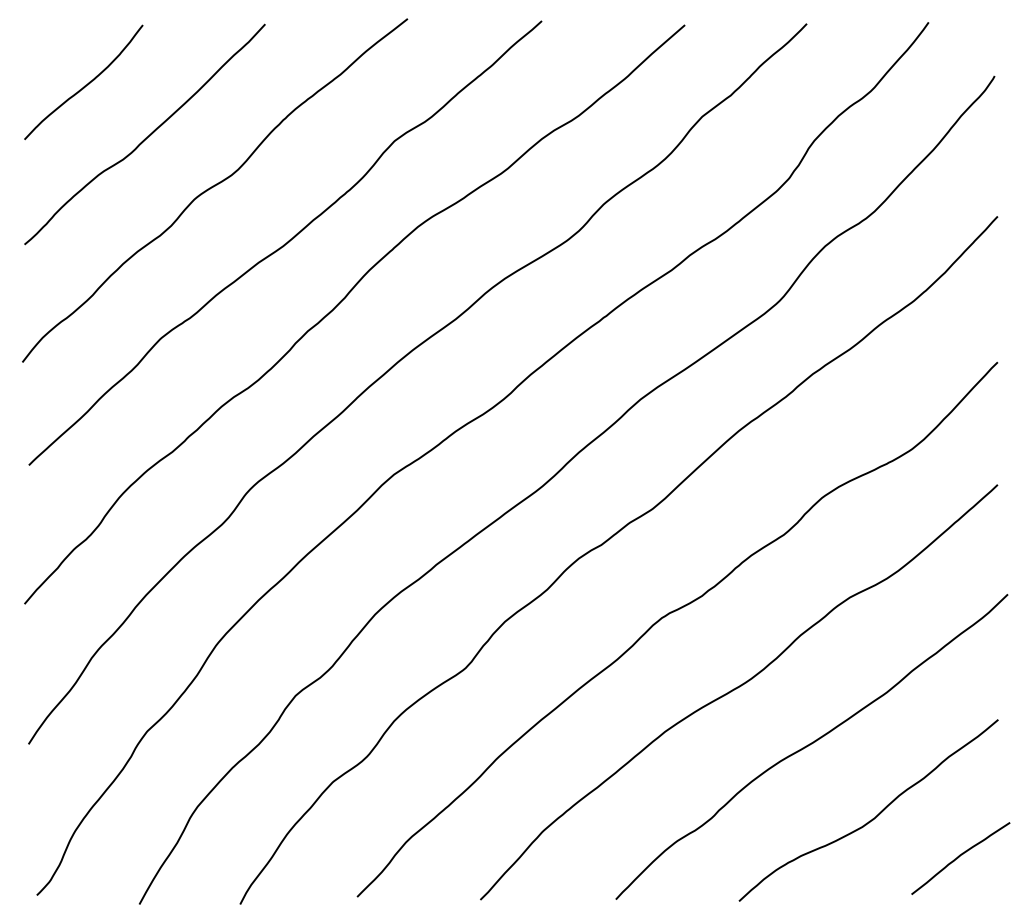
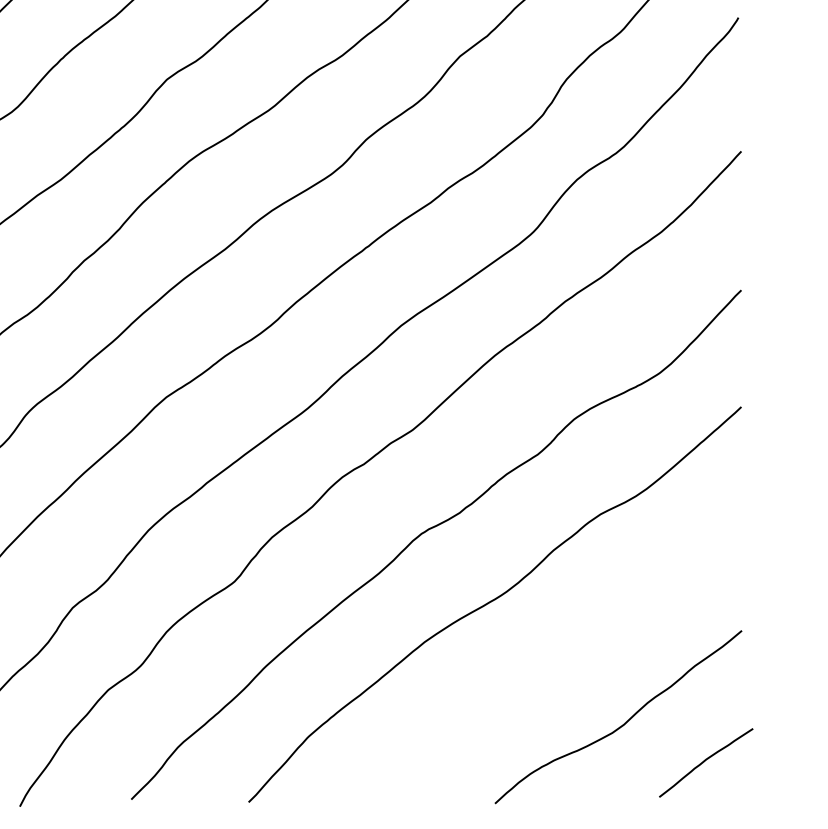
curve: (810, 745) -> (563, 655), removed

